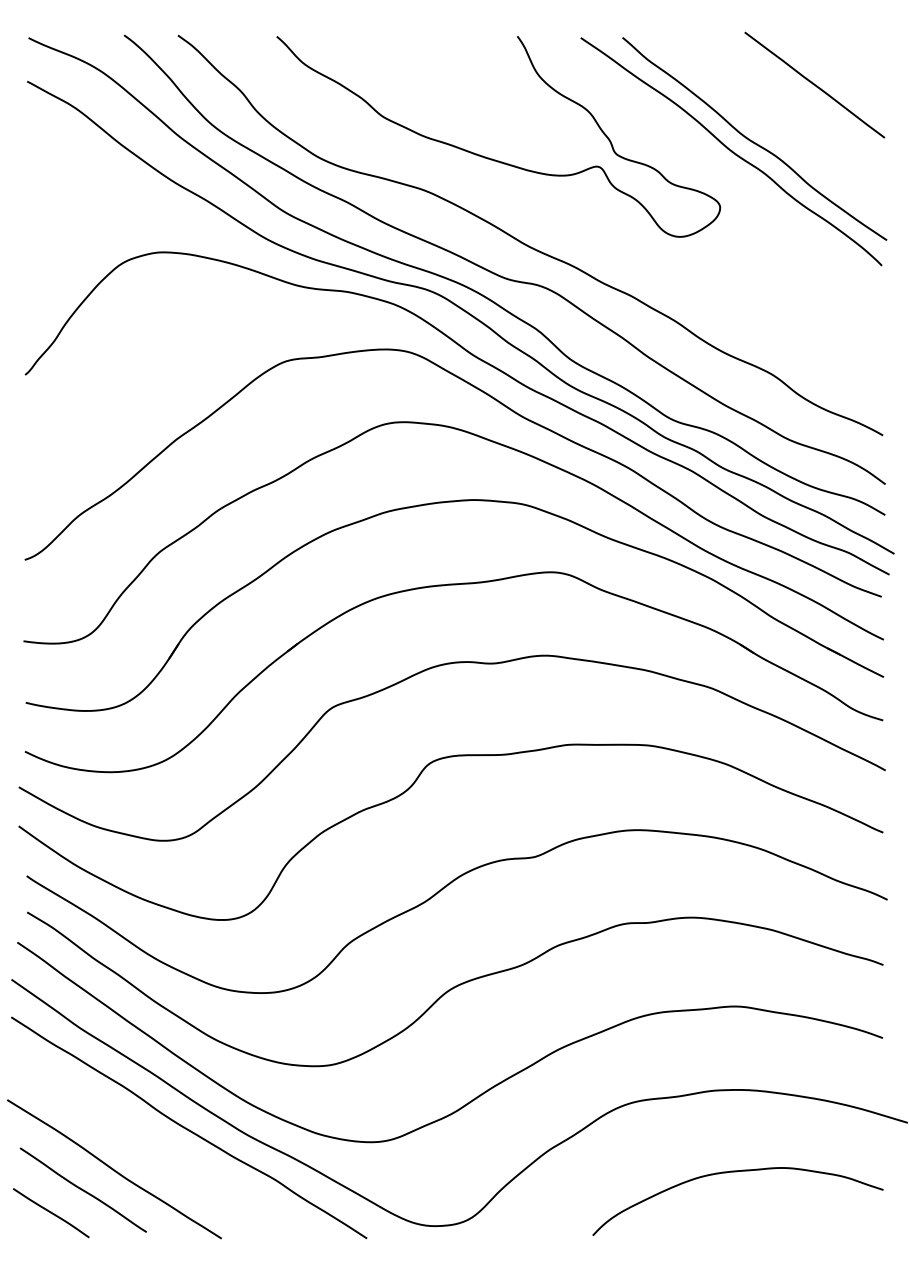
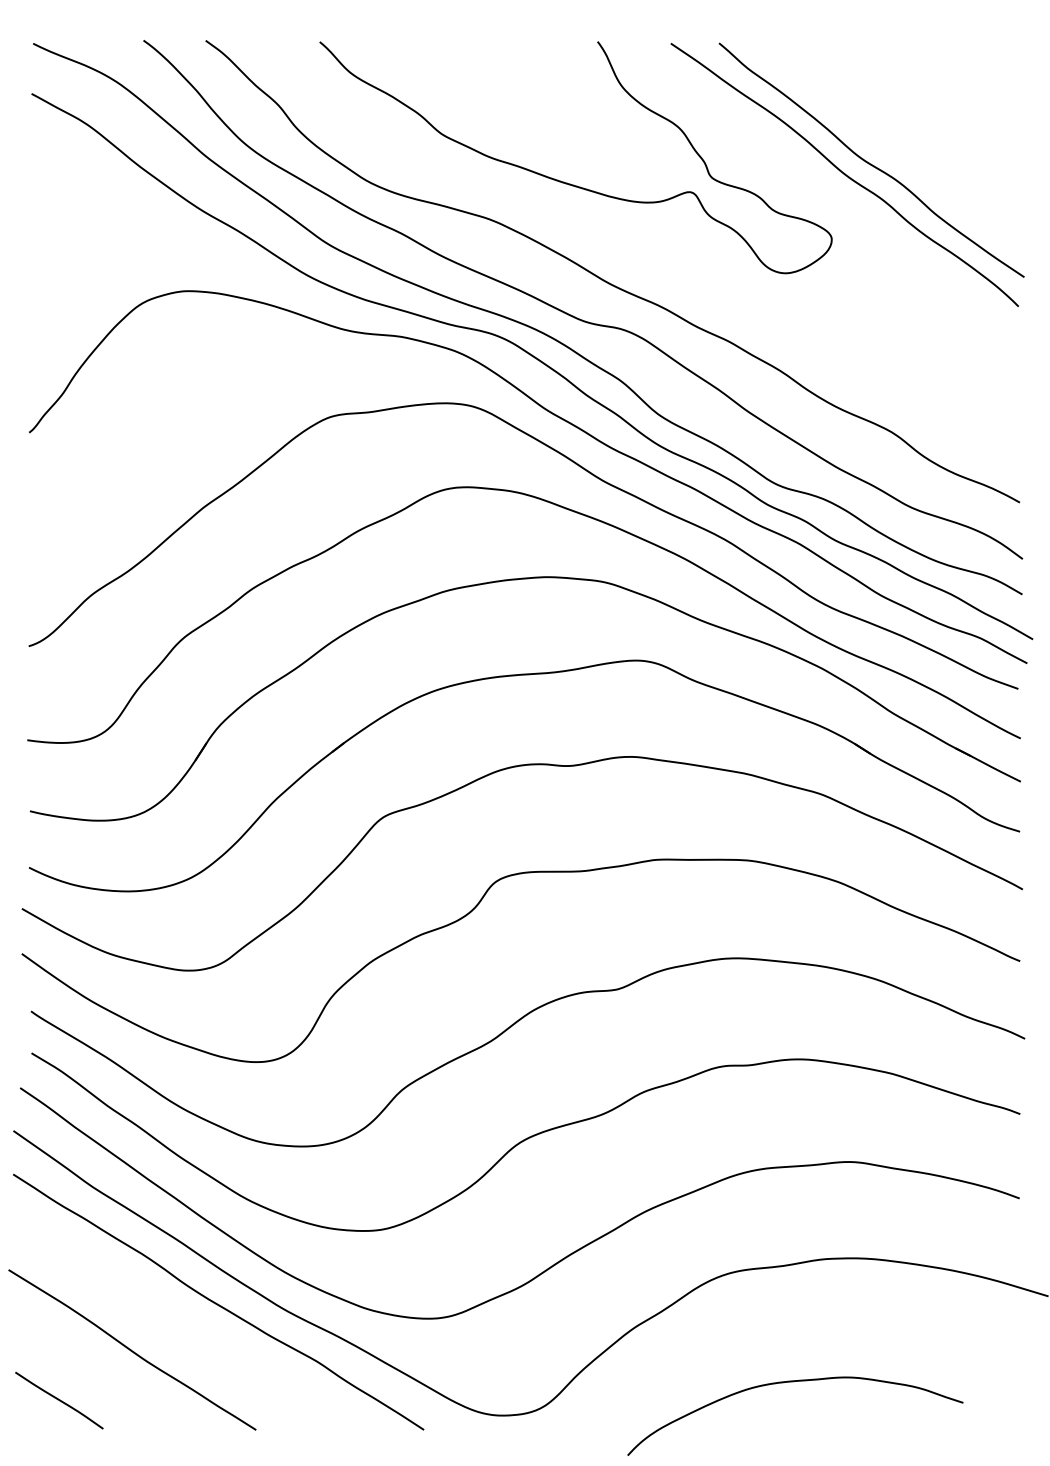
line: (814, 84) -> (940, 97), removed
curve: (736, 1172) -> (793, 1382), moved
curve: (83, 1190) -> (96, 1374), removed

